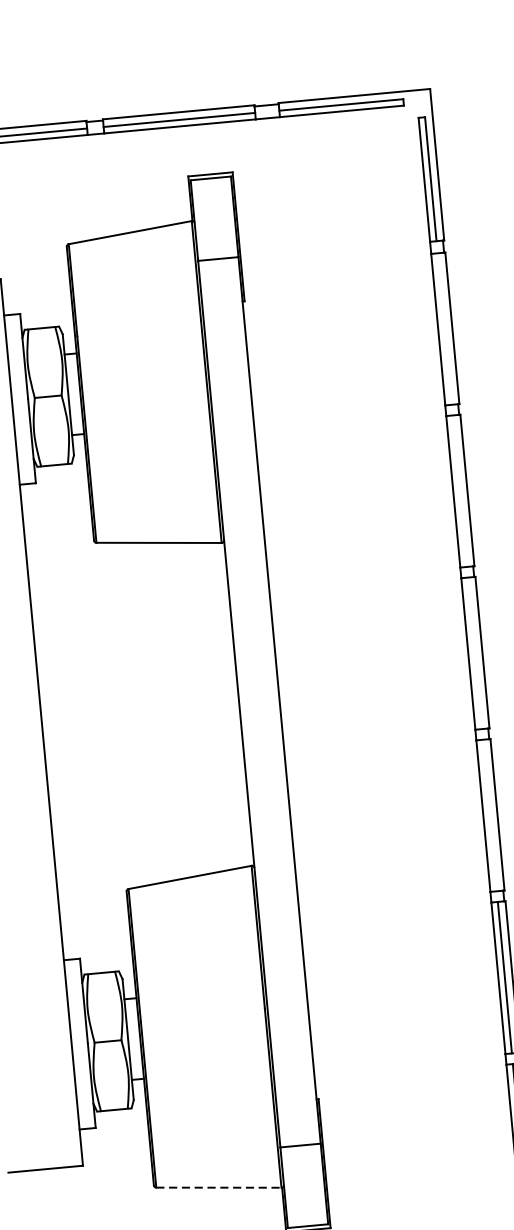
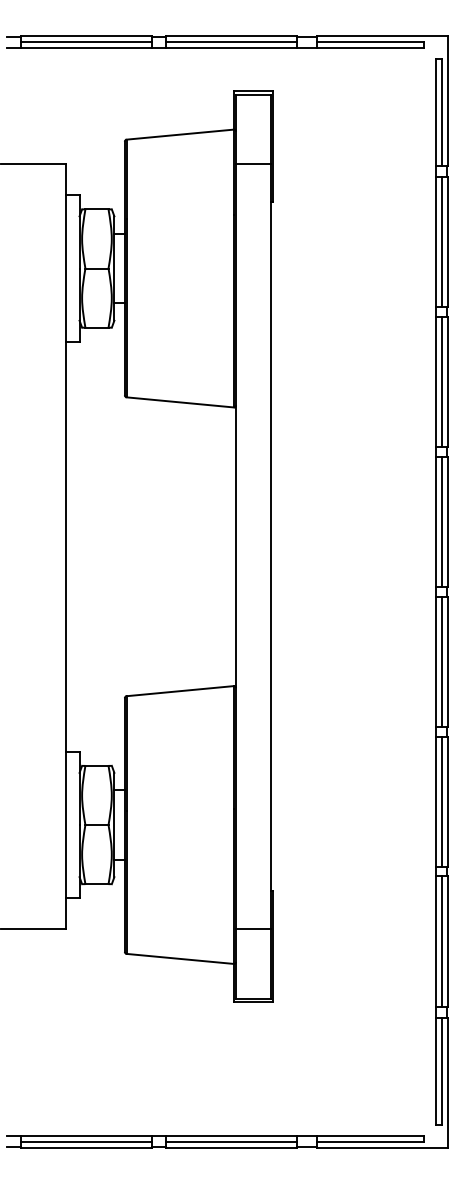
line: (444, 328) -> (441, 241), added
line: (459, 490) -> (441, 381), added
line: (474, 652) -> (441, 521), added
line: (489, 814) -> (441, 661), added
line: (219, 1187) -> (180, 958), dashed -> solid

